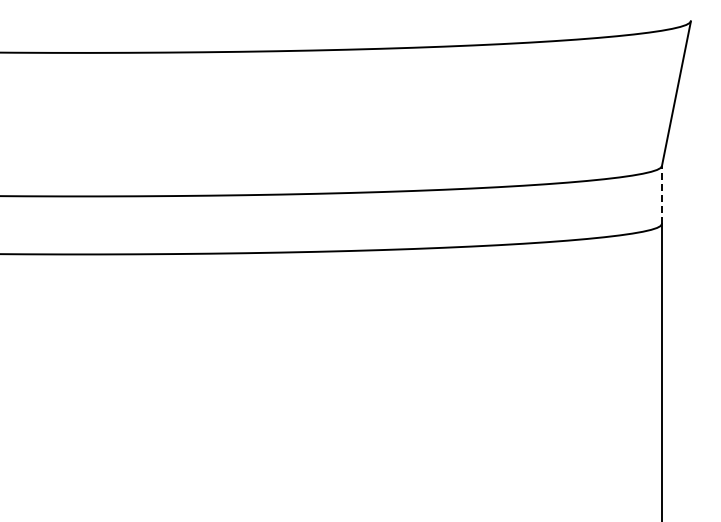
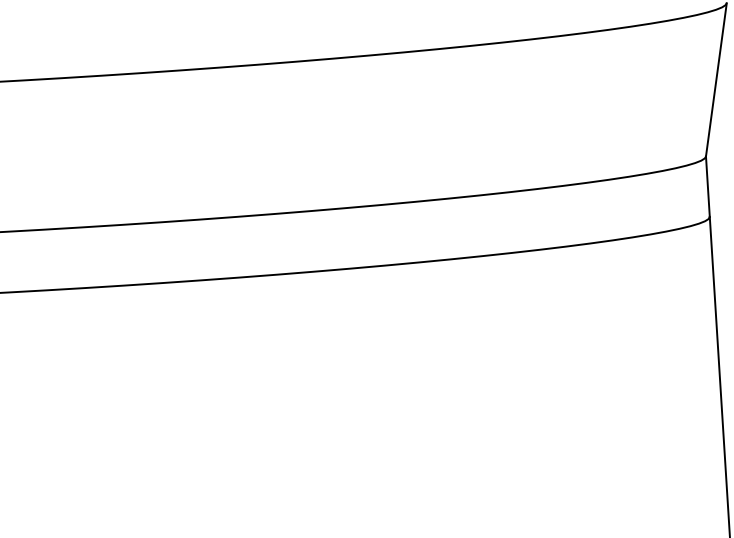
line: (661, 195) -> (707, 187), dashed -> solid

